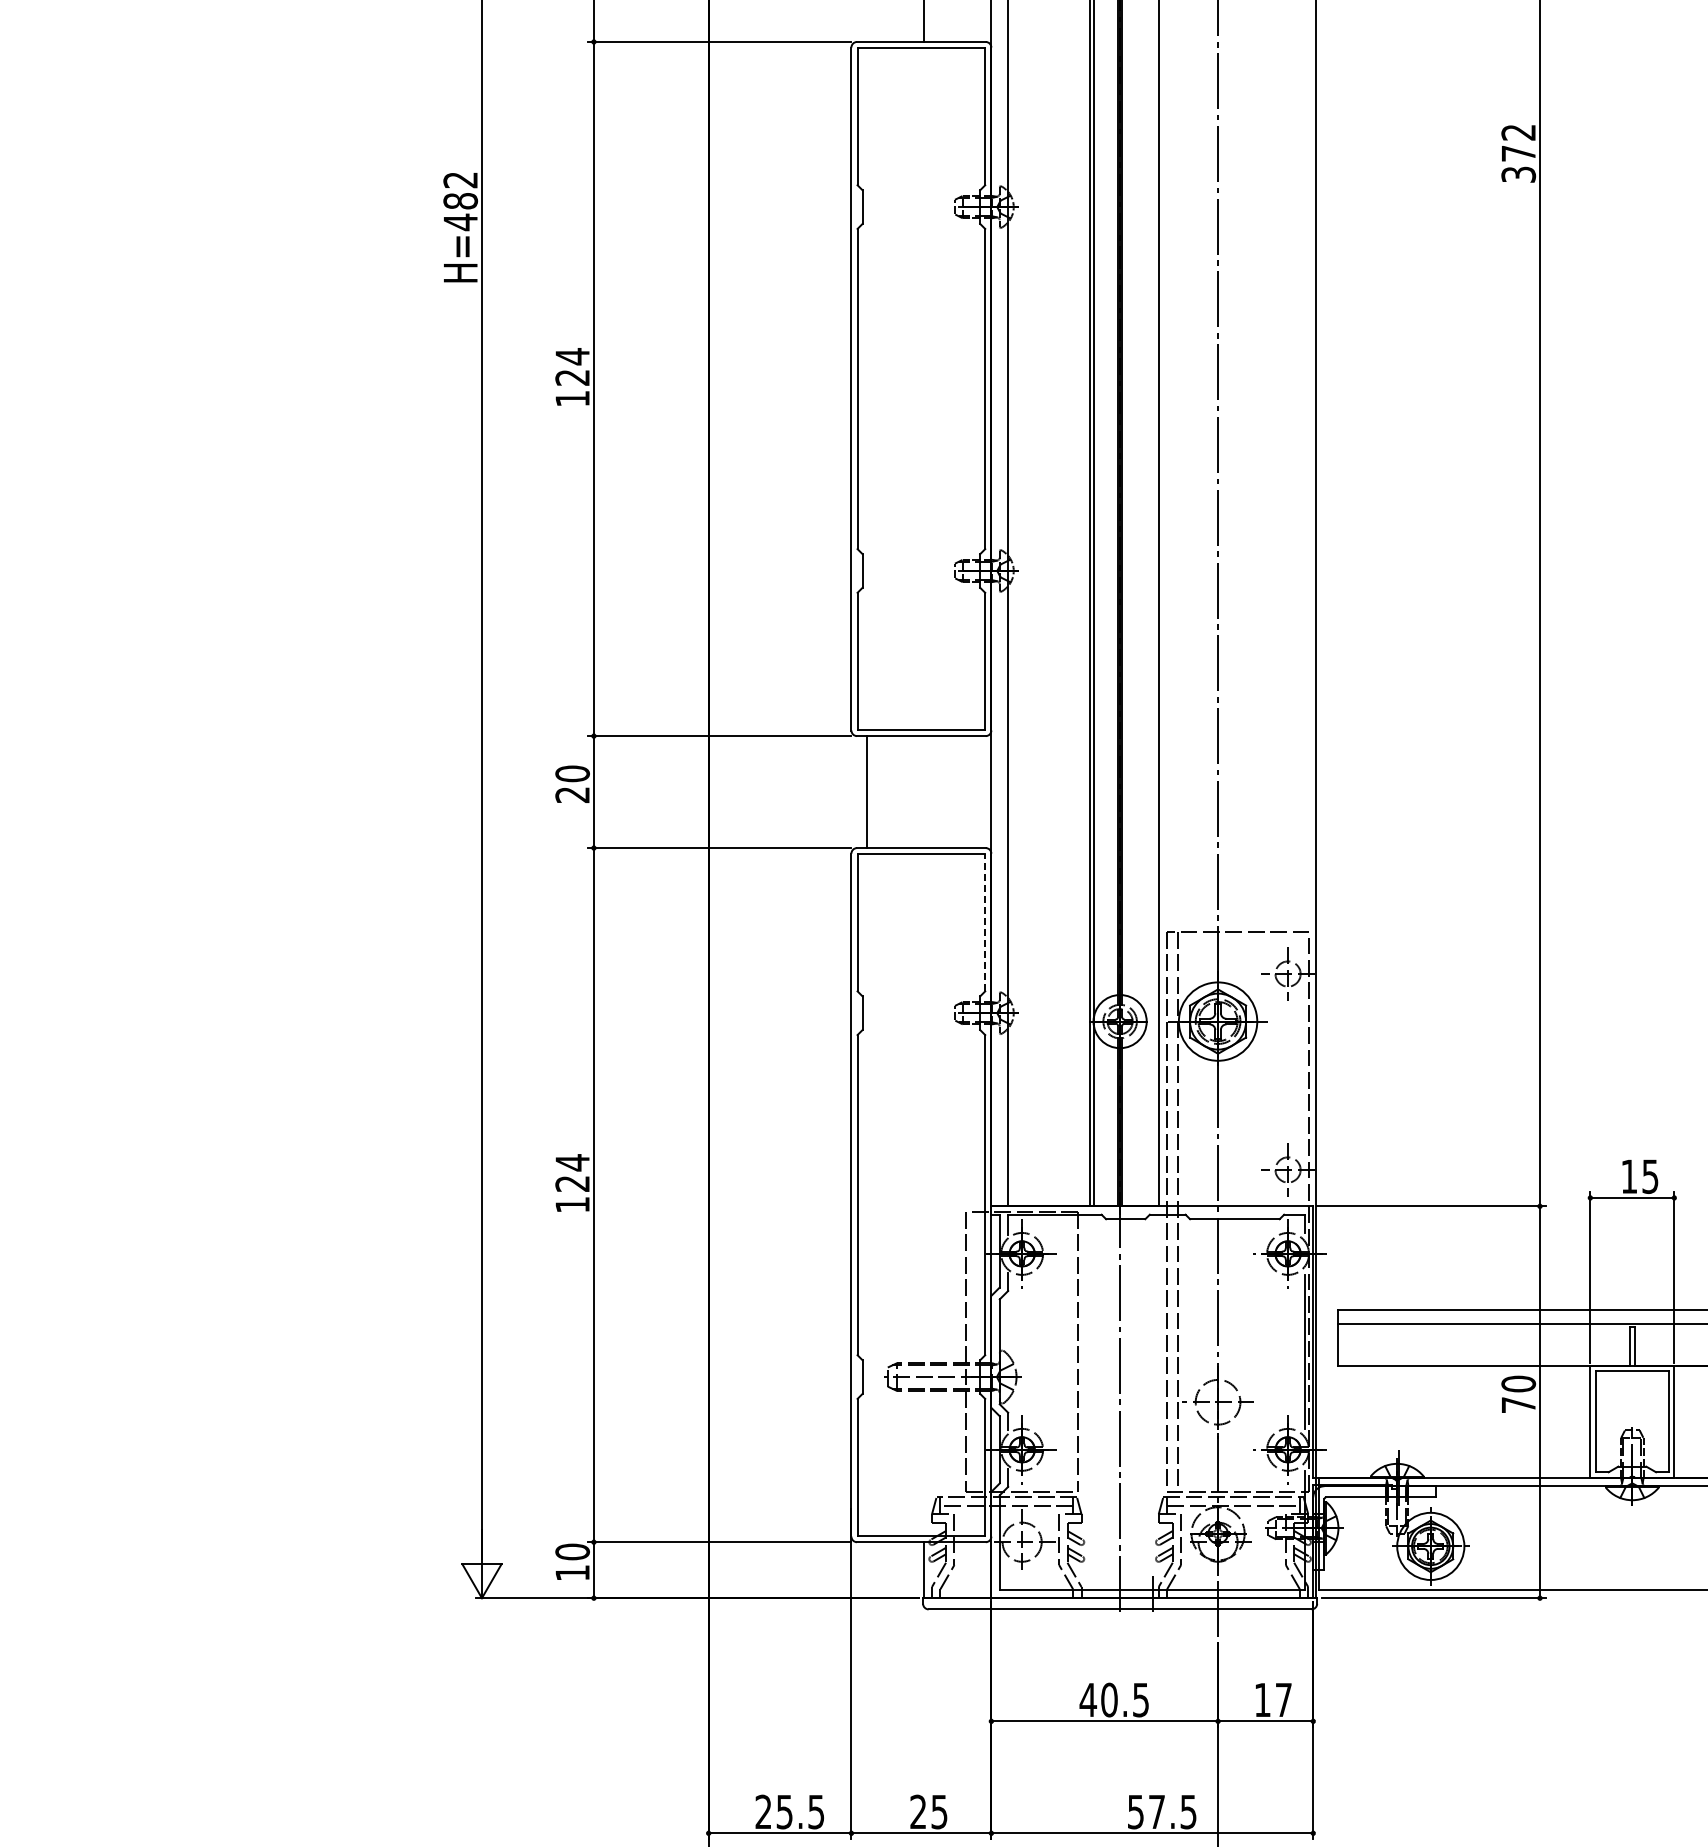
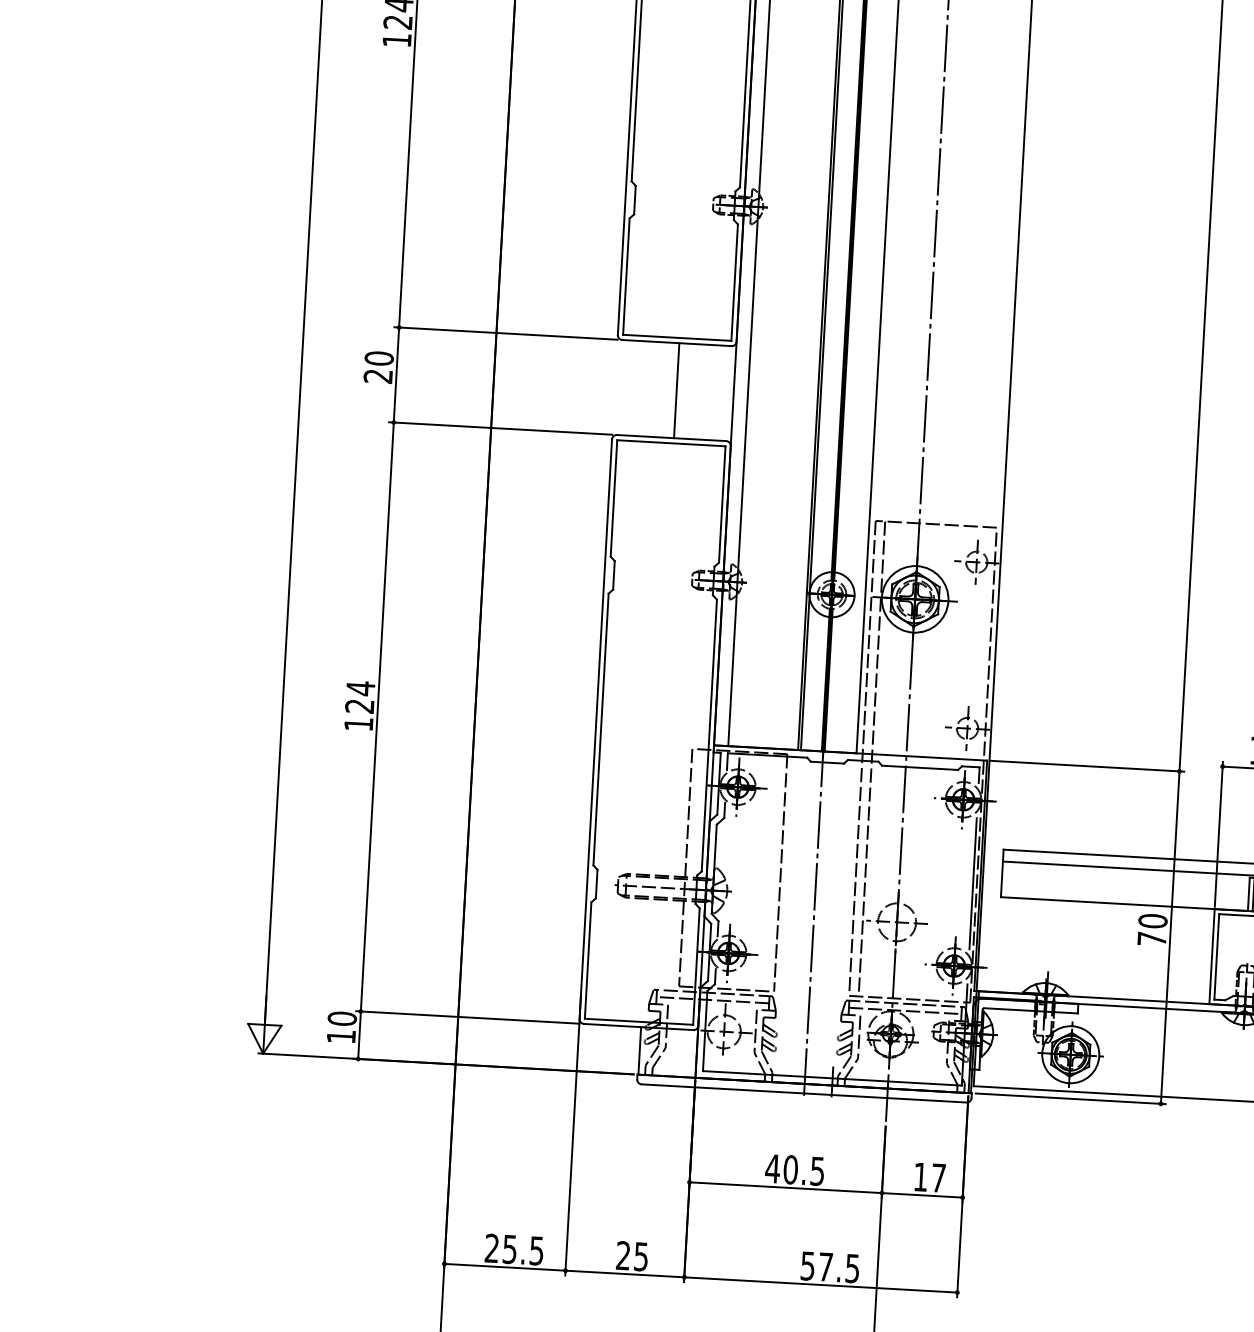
line: (867, 792) -> (676, 391), moved
line: (985, 922) -> (722, 504), dashed -> solid

